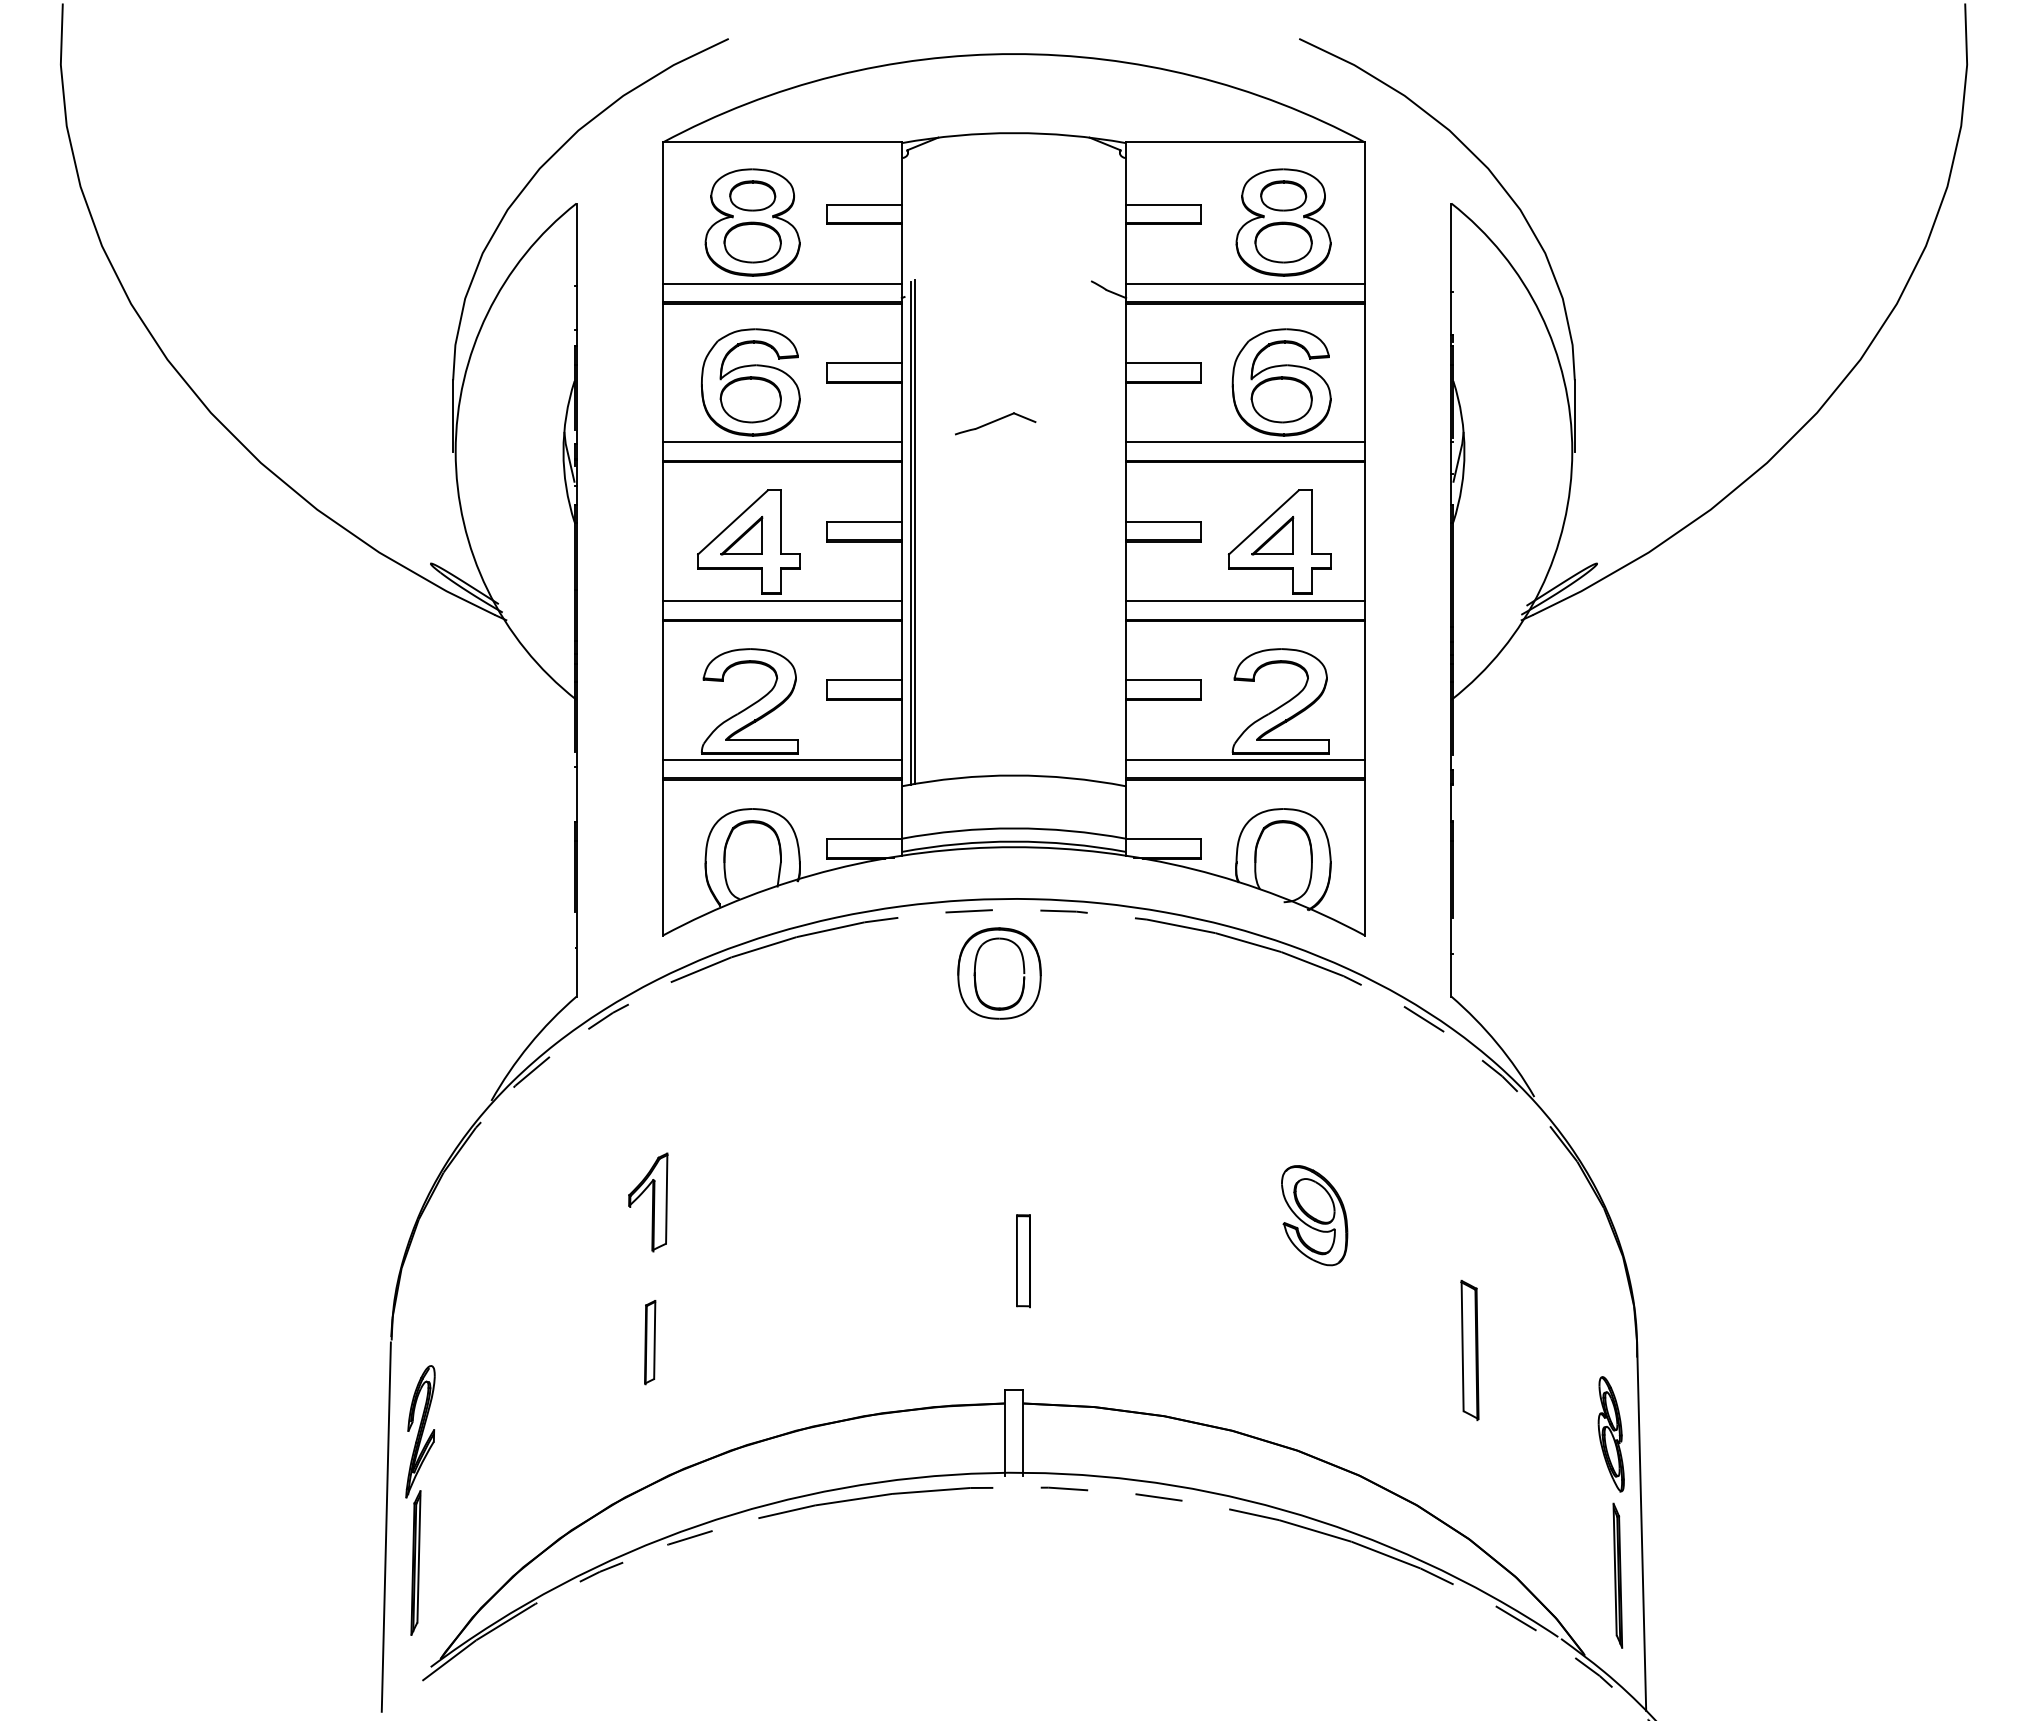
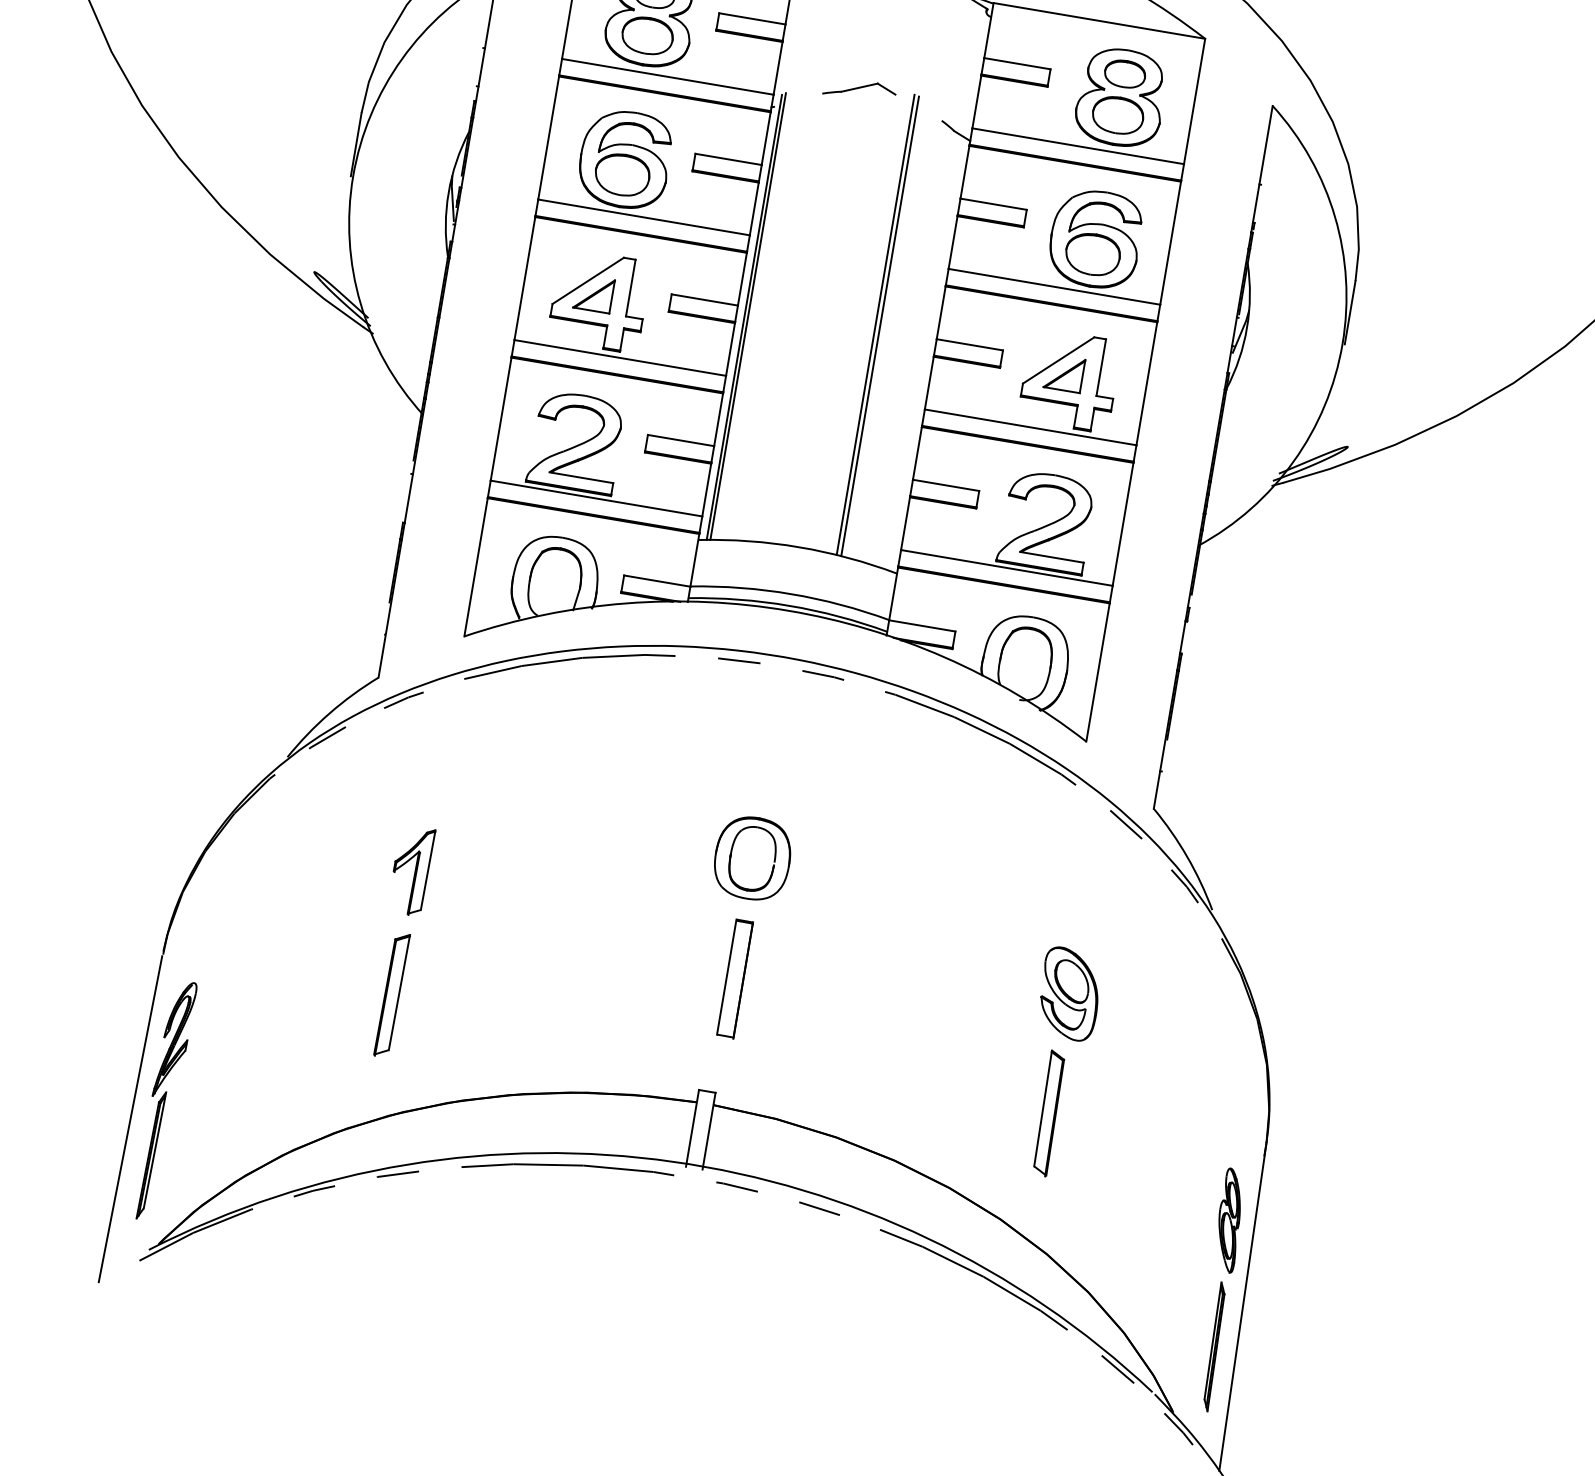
part: (995, 423) -> (859, 89), moved
line: (1056, 517) -> (875, 324), added
line: (1061, 517) -> (880, 325), added
part: (999, 973) -> (752, 858), moved
part: (1314, 1215) -> (1069, 994), moved
part: (1023, 1260) -> (735, 978), size x1.43
part: (649, 1342) -> (391, 995), size x1.67
part: (1469, 1350) -> (1048, 1113), moved

